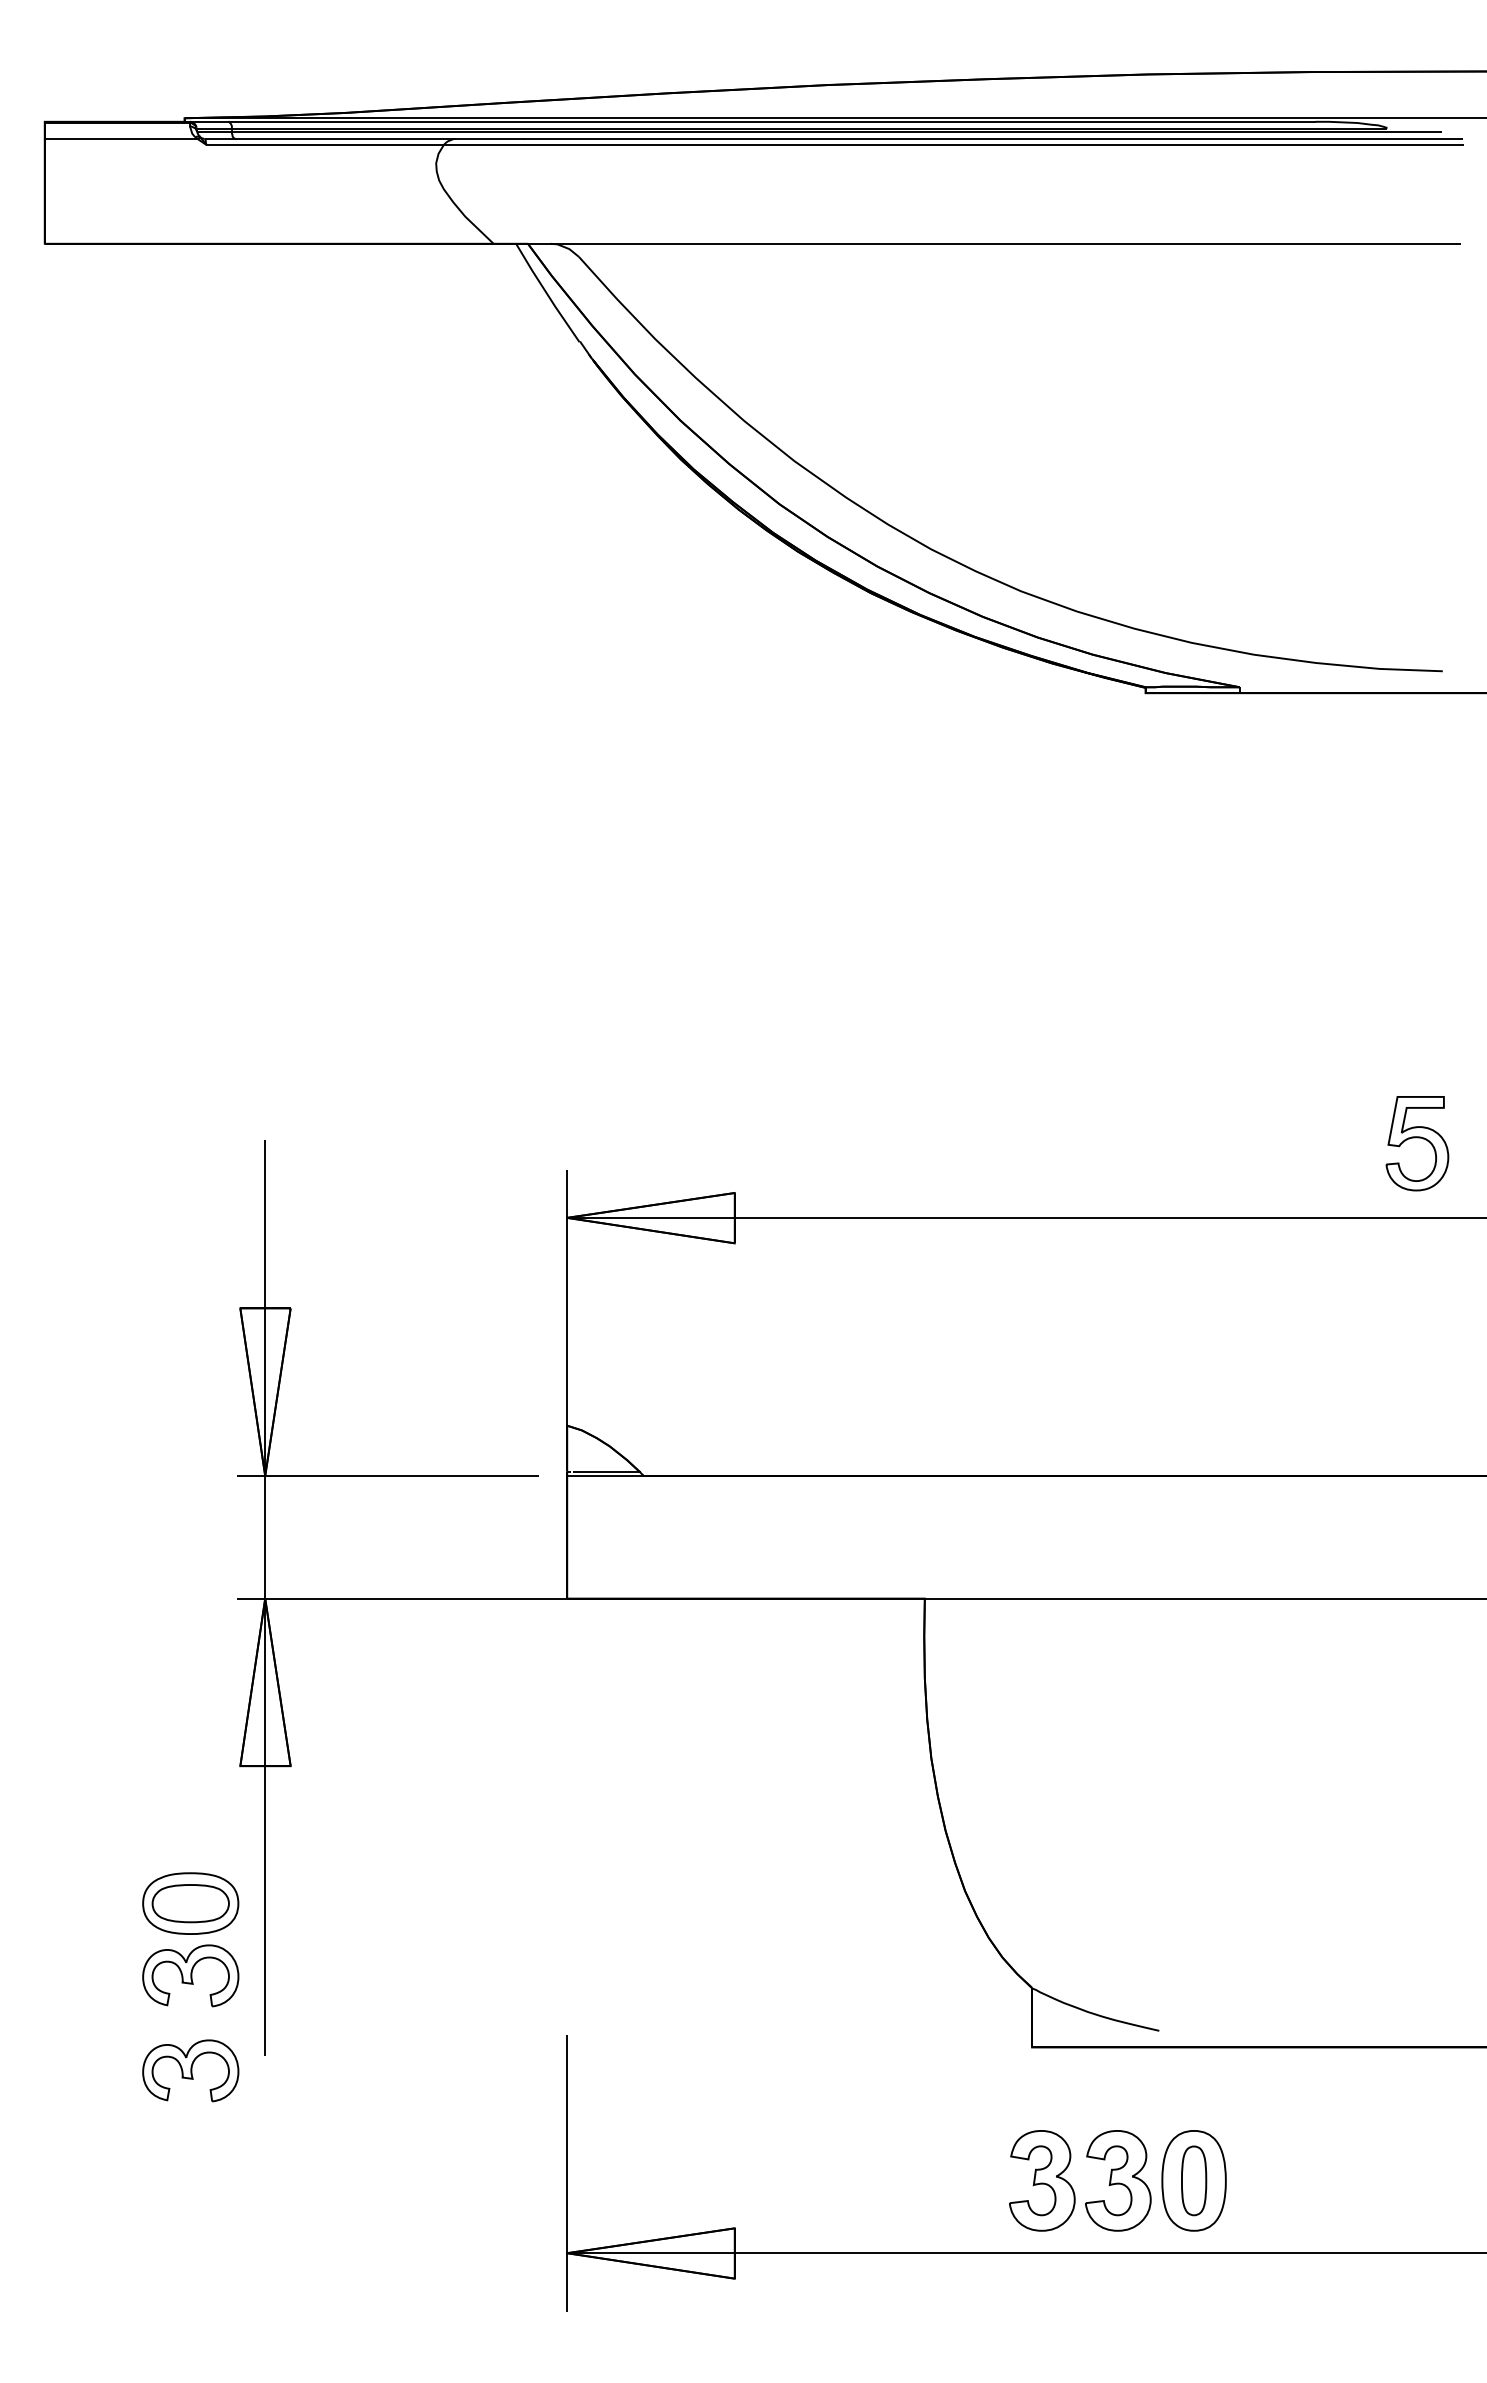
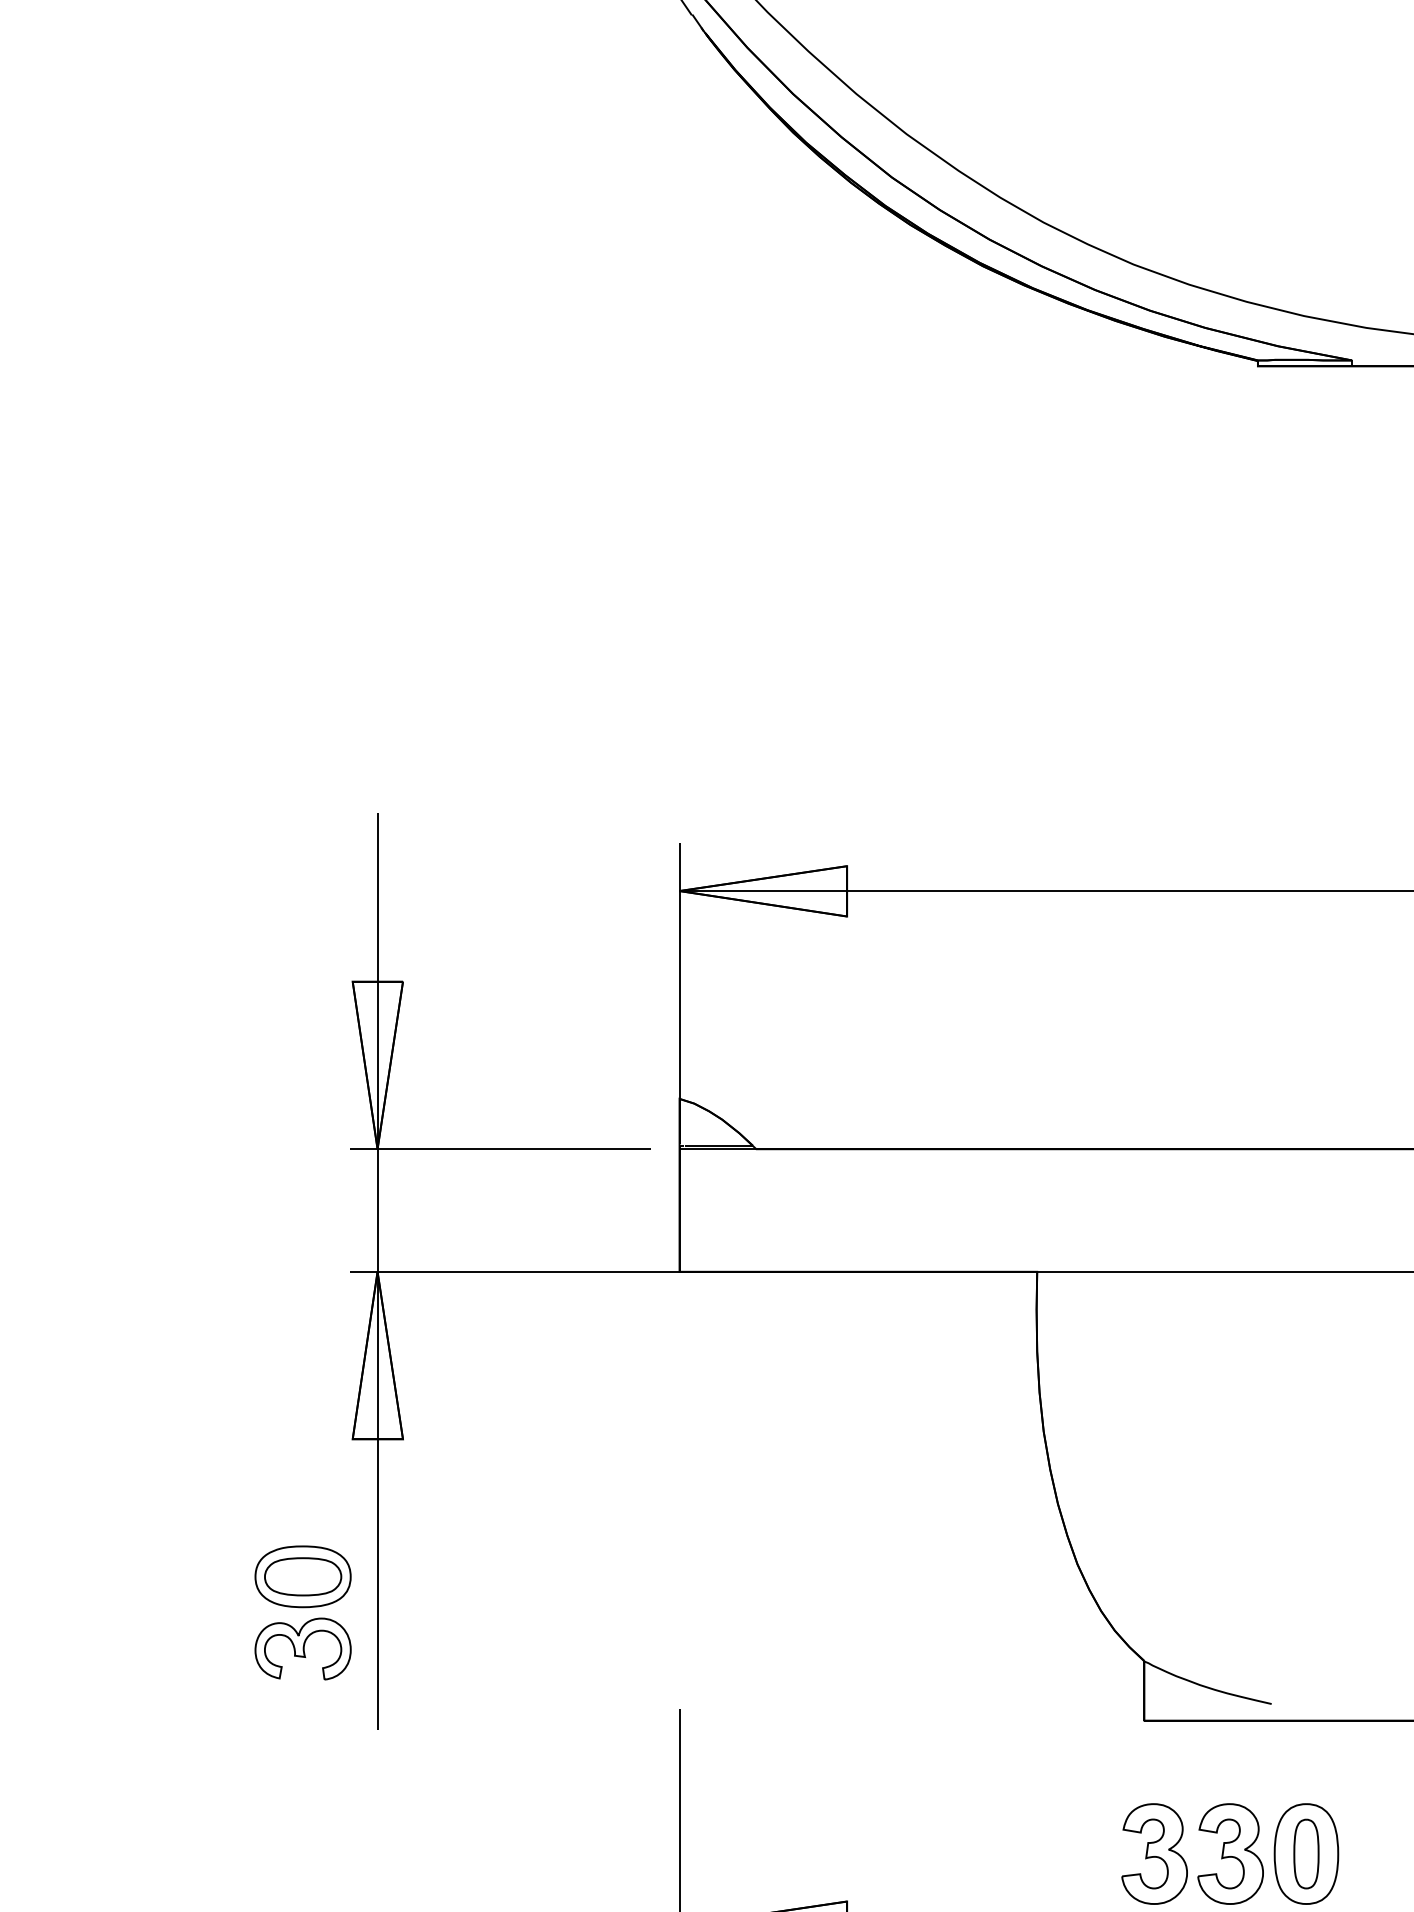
part: (190, 2070) -> (302, 1743), removed

